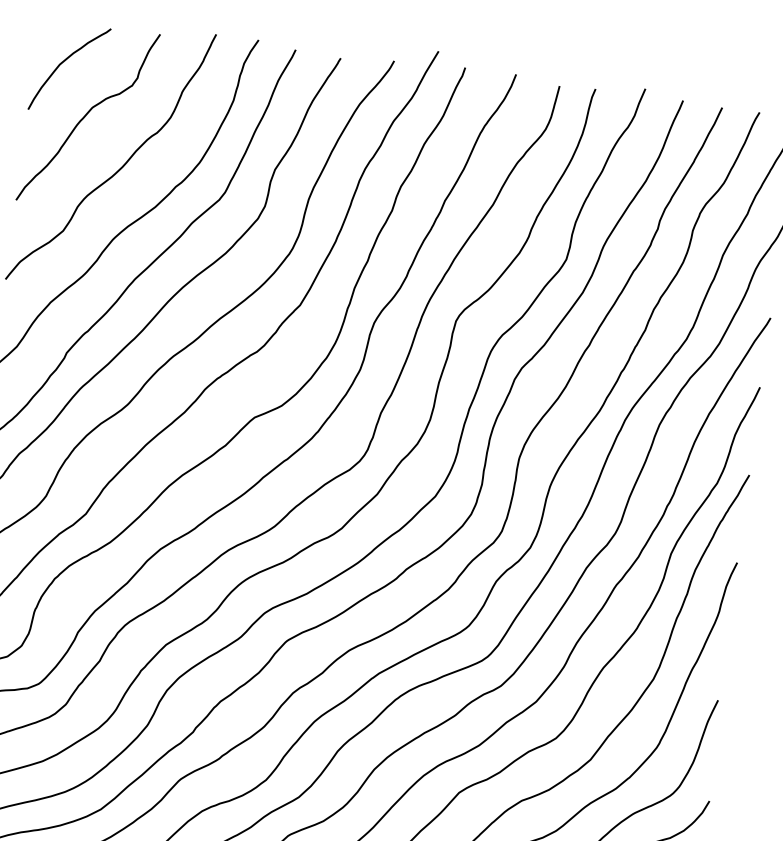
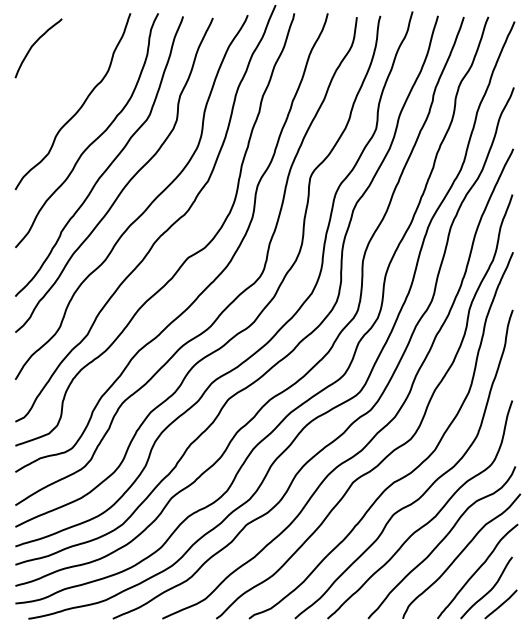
curve: (87, 114) -> (54, 76), removed

